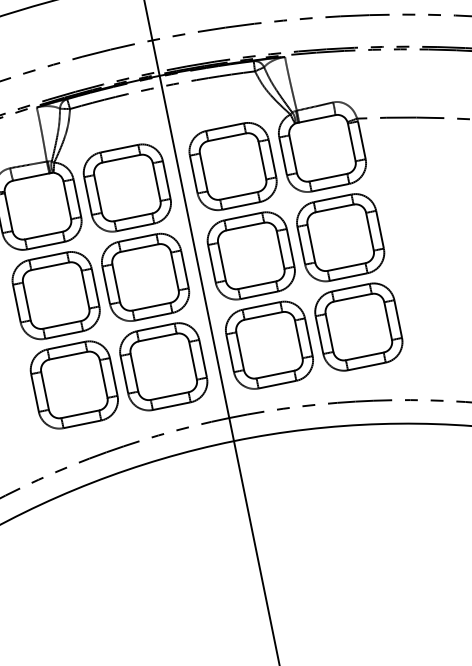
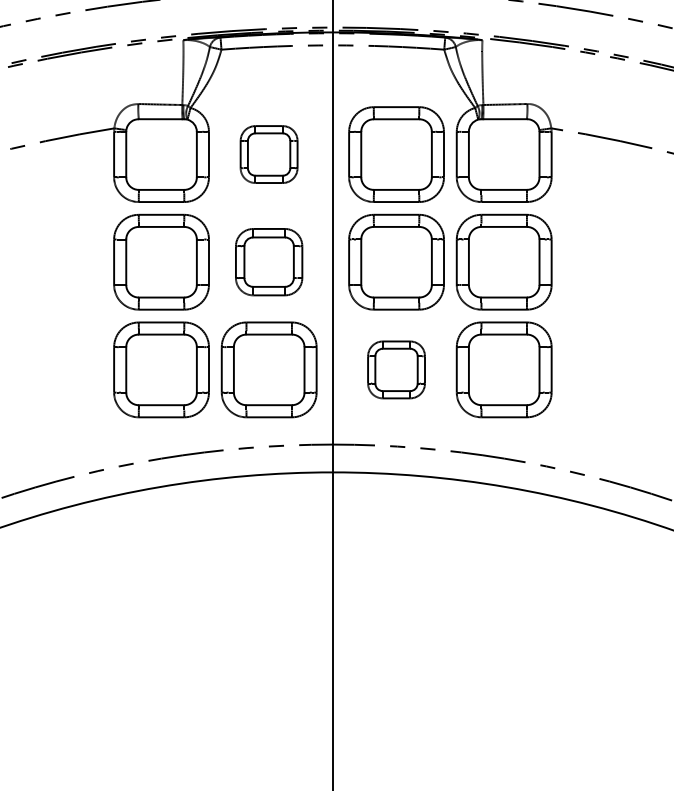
part: (126, 188) -> (268, 154), size x0.6
part: (144, 276) -> (268, 261), size x0.7
part: (269, 344) -> (396, 369), size x0.6

